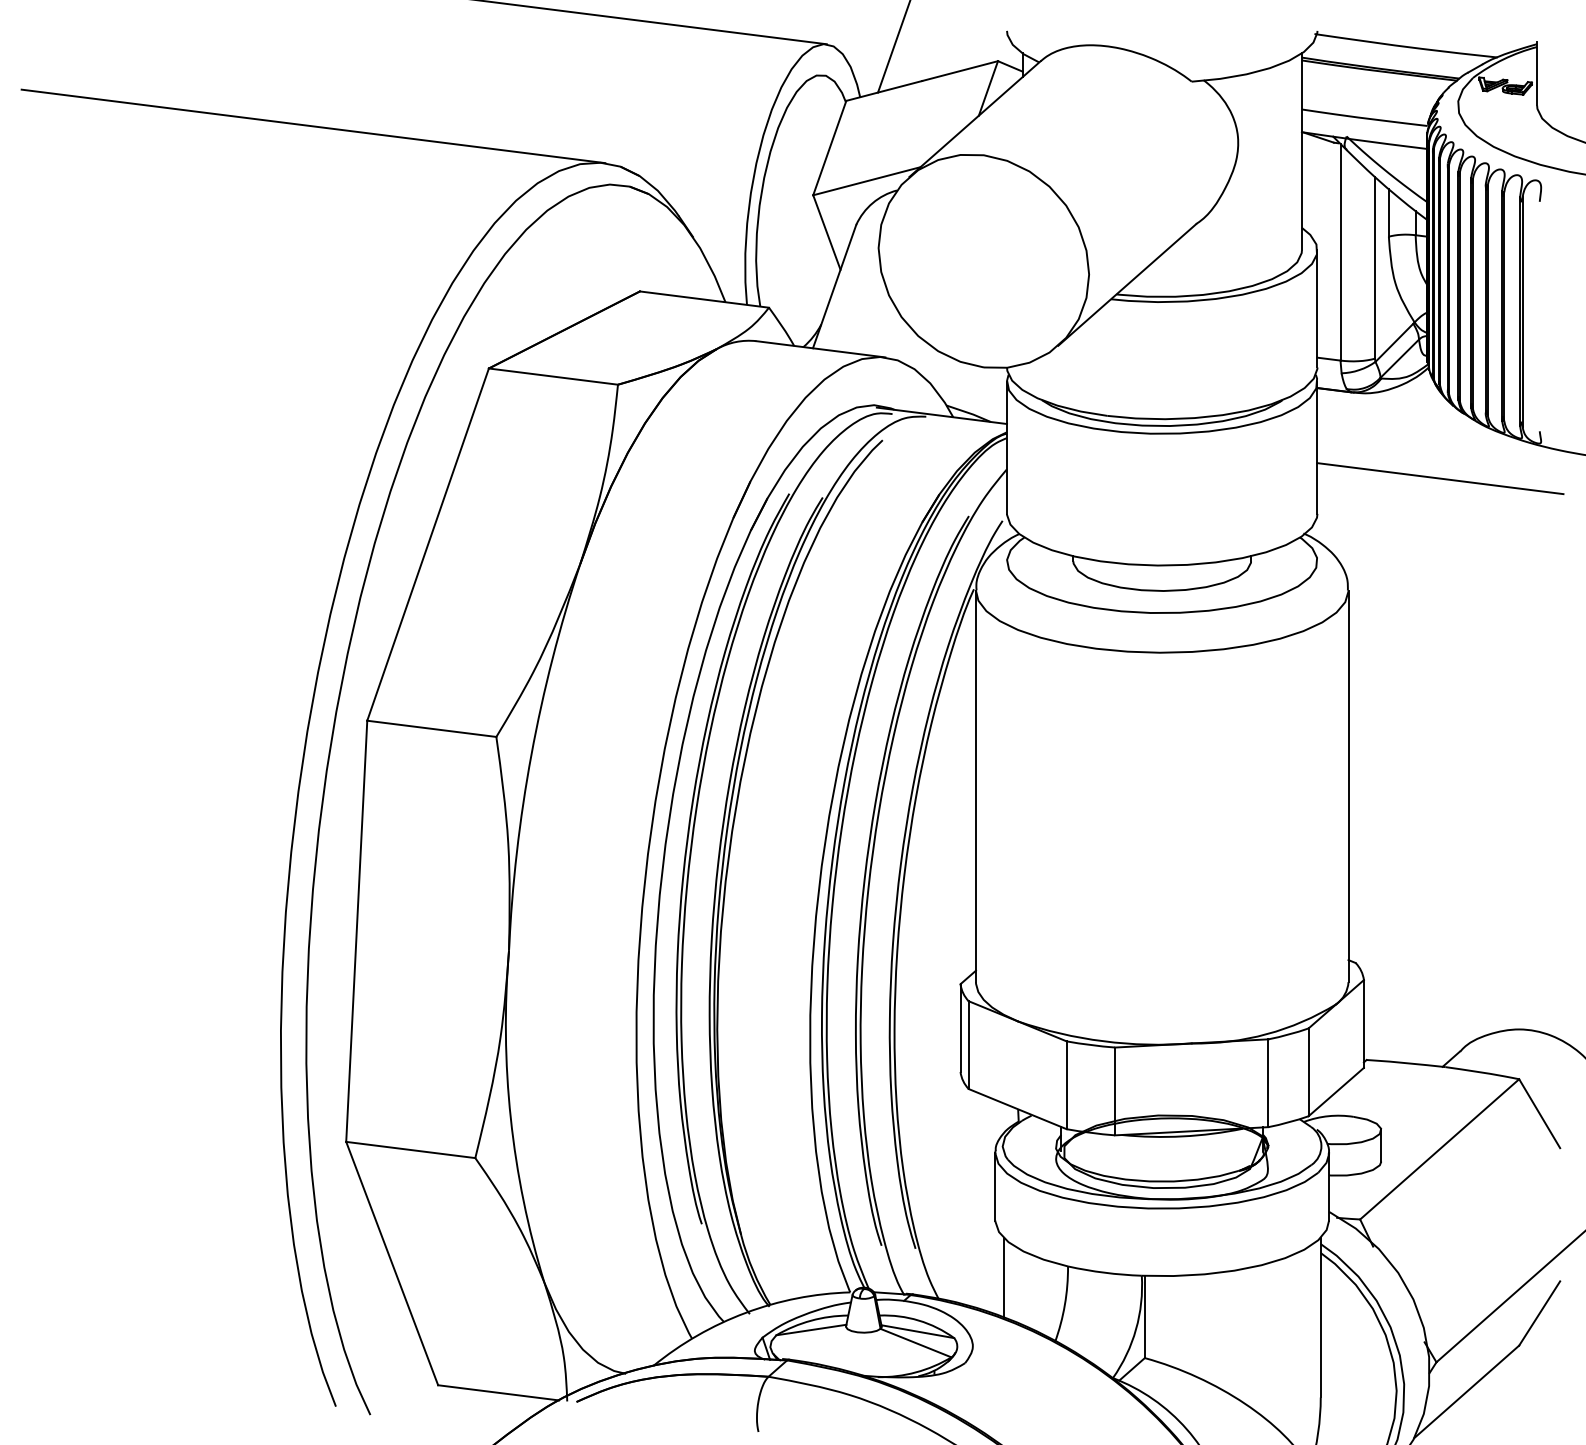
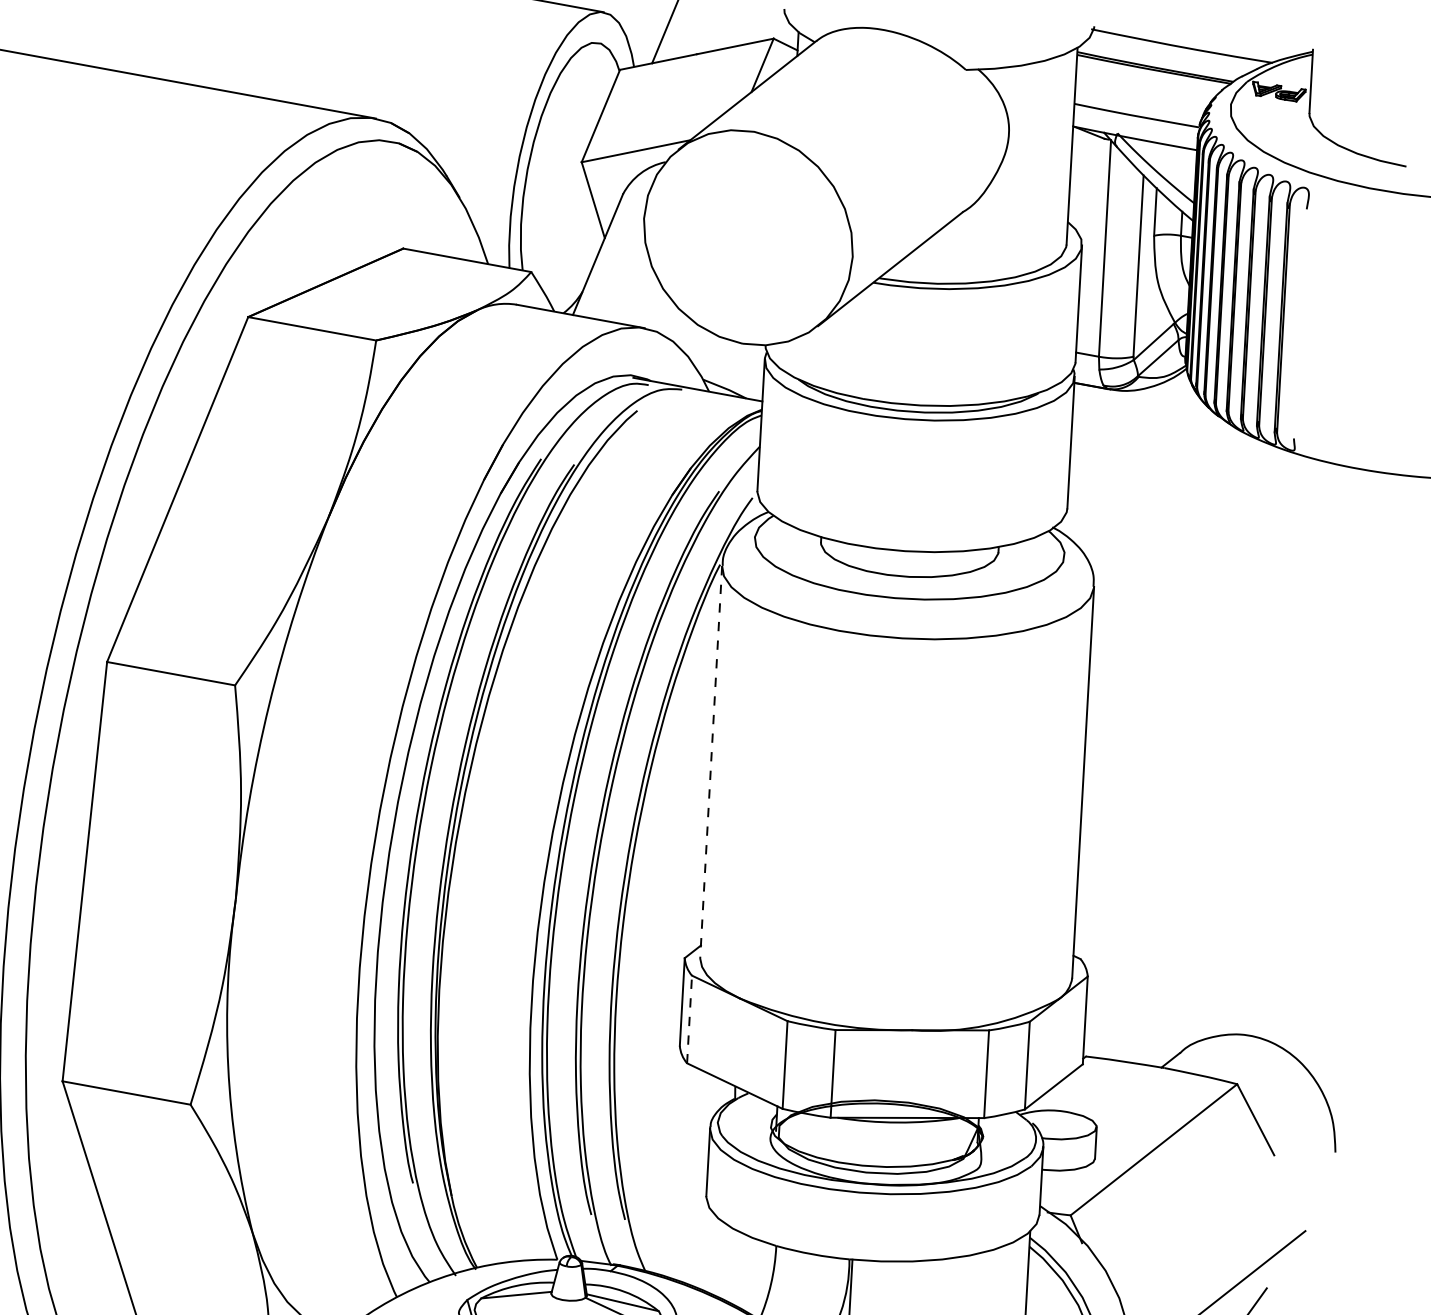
line: (1440, 478) -> (1192, 480), removed
line: (975, 786) -> (710, 761), solid -> dashed
line: (968, 1045) -> (689, 1019), solid -> dashed
line: (1003, 1277) -> (711, 1253), removed

